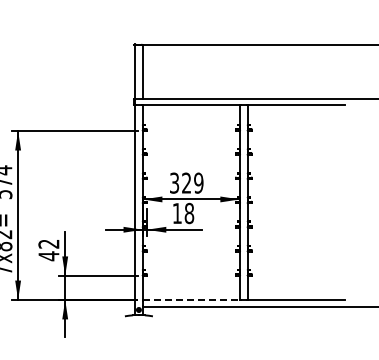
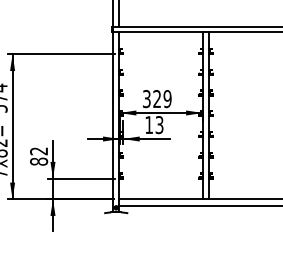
text: (189, 213) -> (159, 125), 18 -> 13
text: (48, 256) -> (38, 161), 42 -> 82
line: (191, 300) -> (161, 199), dashed -> solid

